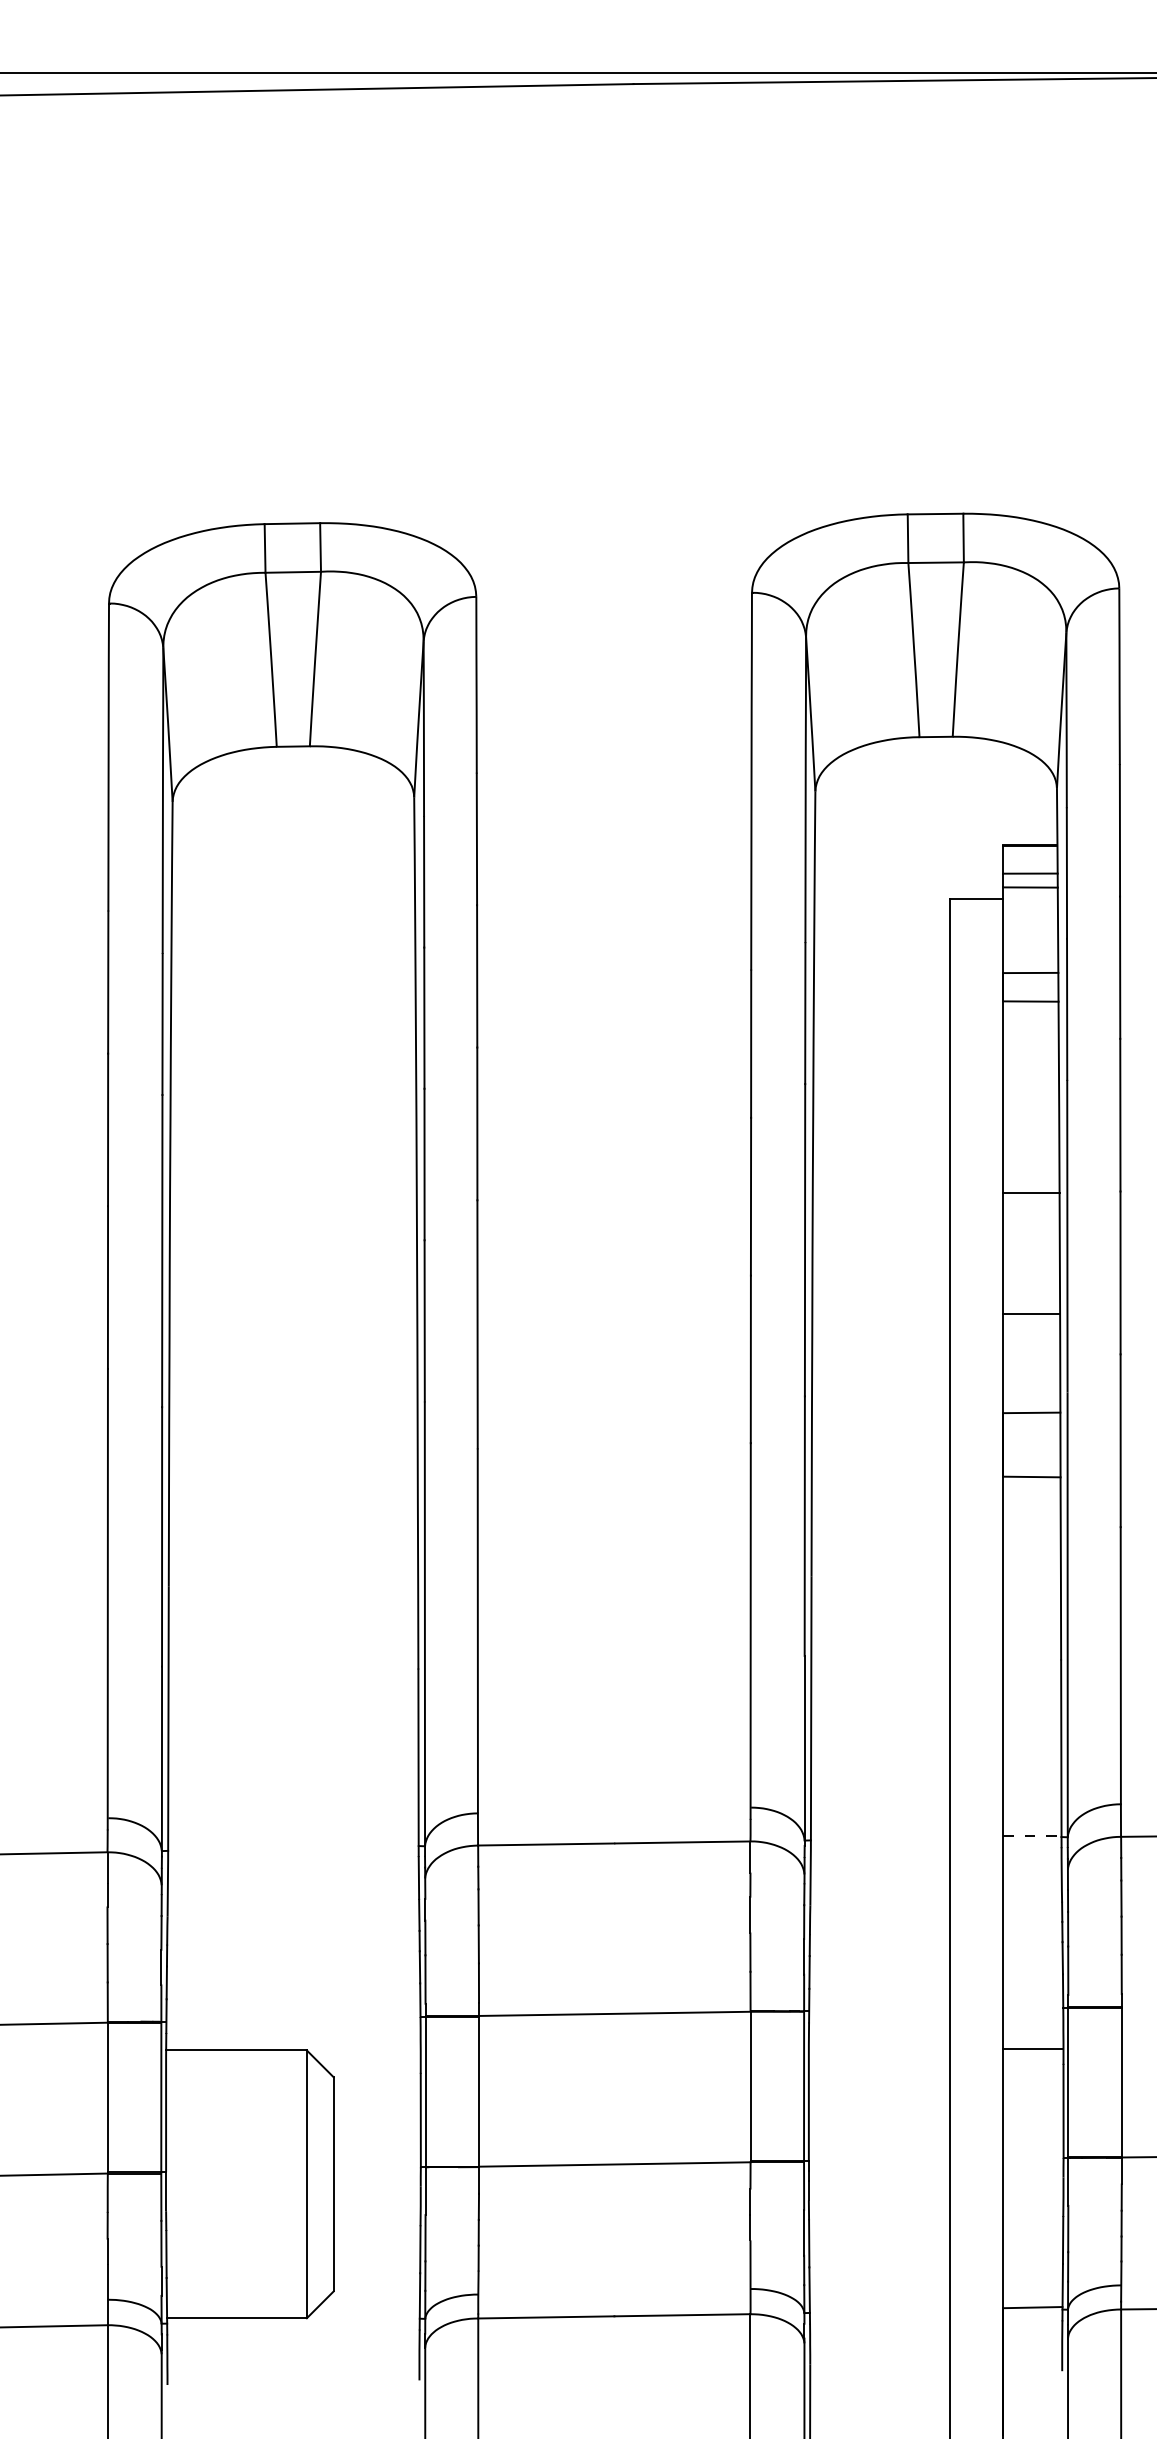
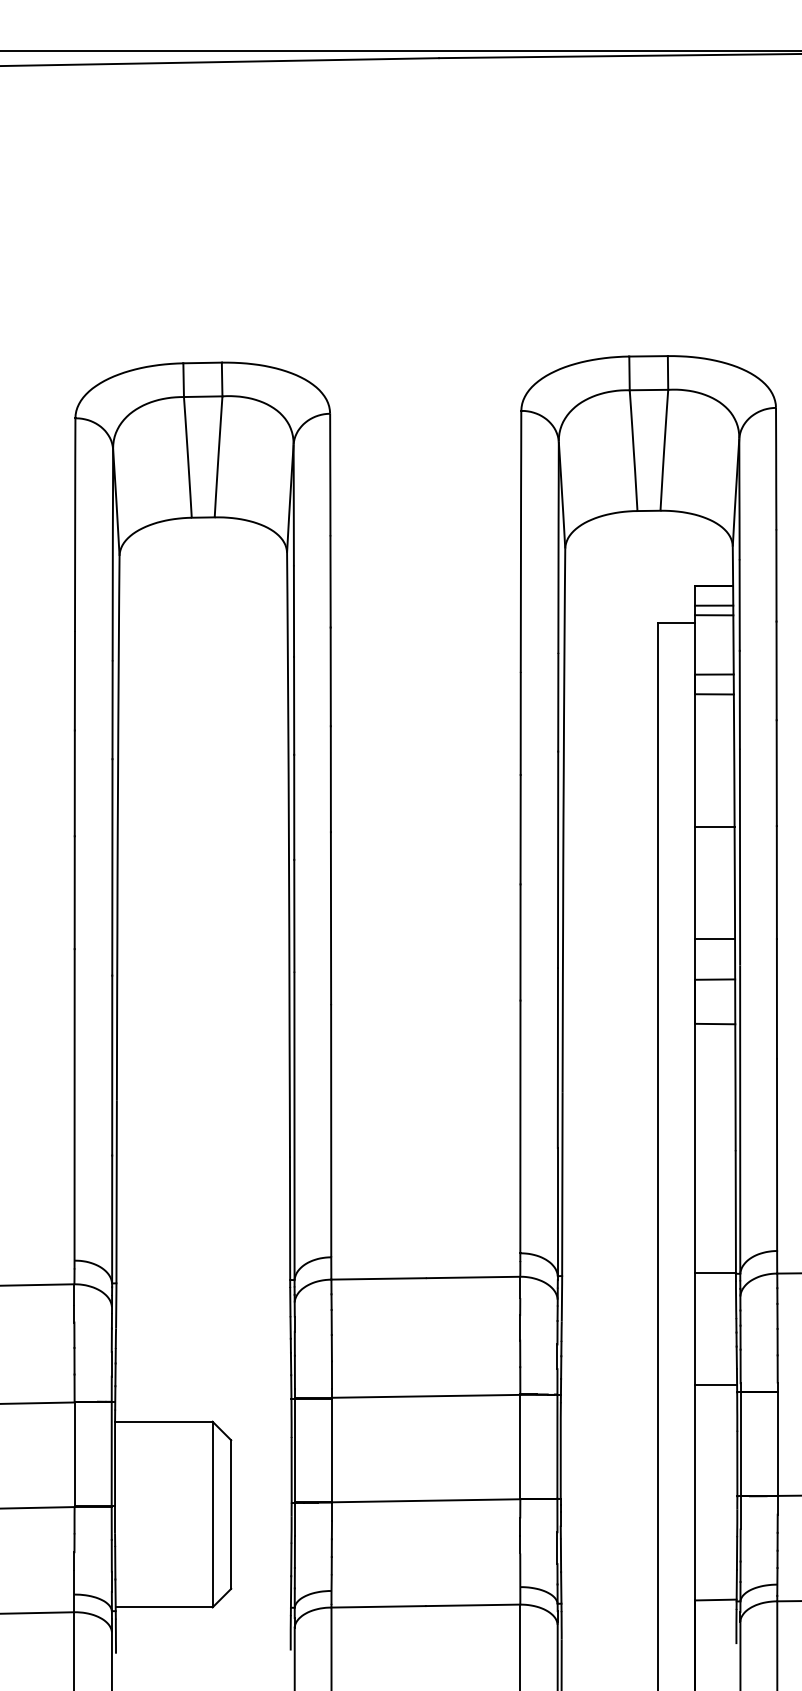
line: (1032, 1313) -> (715, 938), moved
line: (1033, 1836) -> (716, 1273), dashed -> solid
line: (1033, 2048) -> (716, 1384), moved

